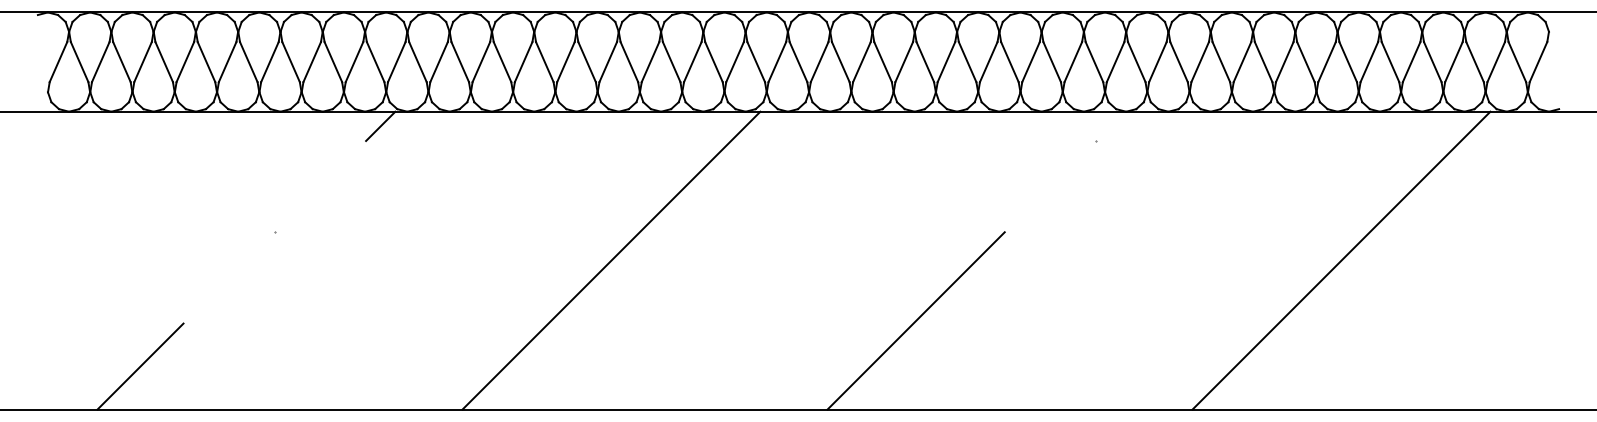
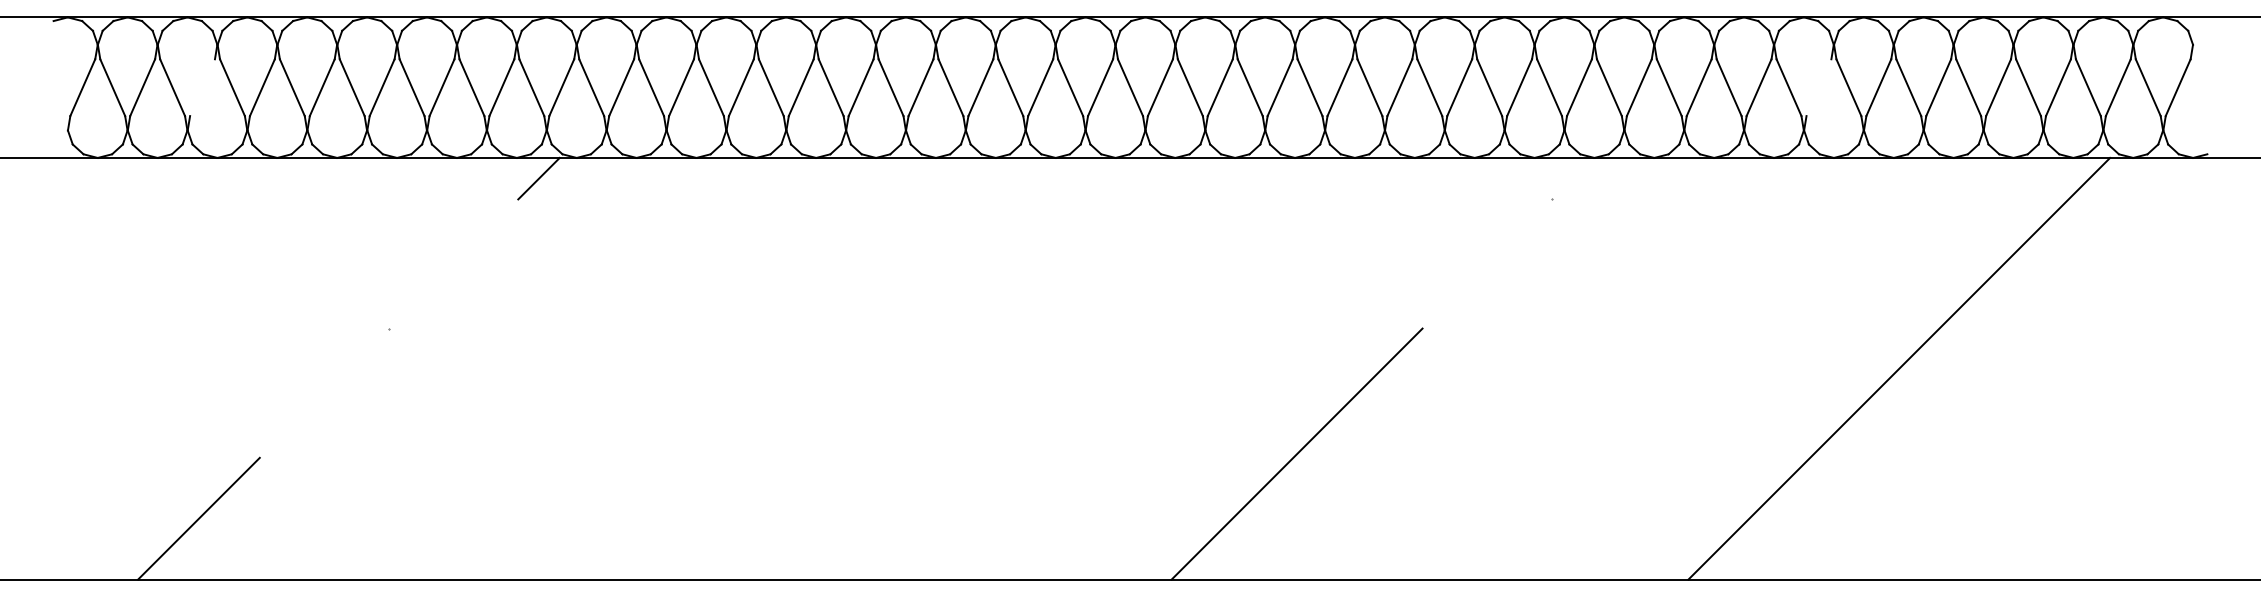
line: (142, 62) -> (201, 88), removed
line: (1284, 62) -> (1818, 88), removed
line: (611, 260) -> (865, 368), removed

